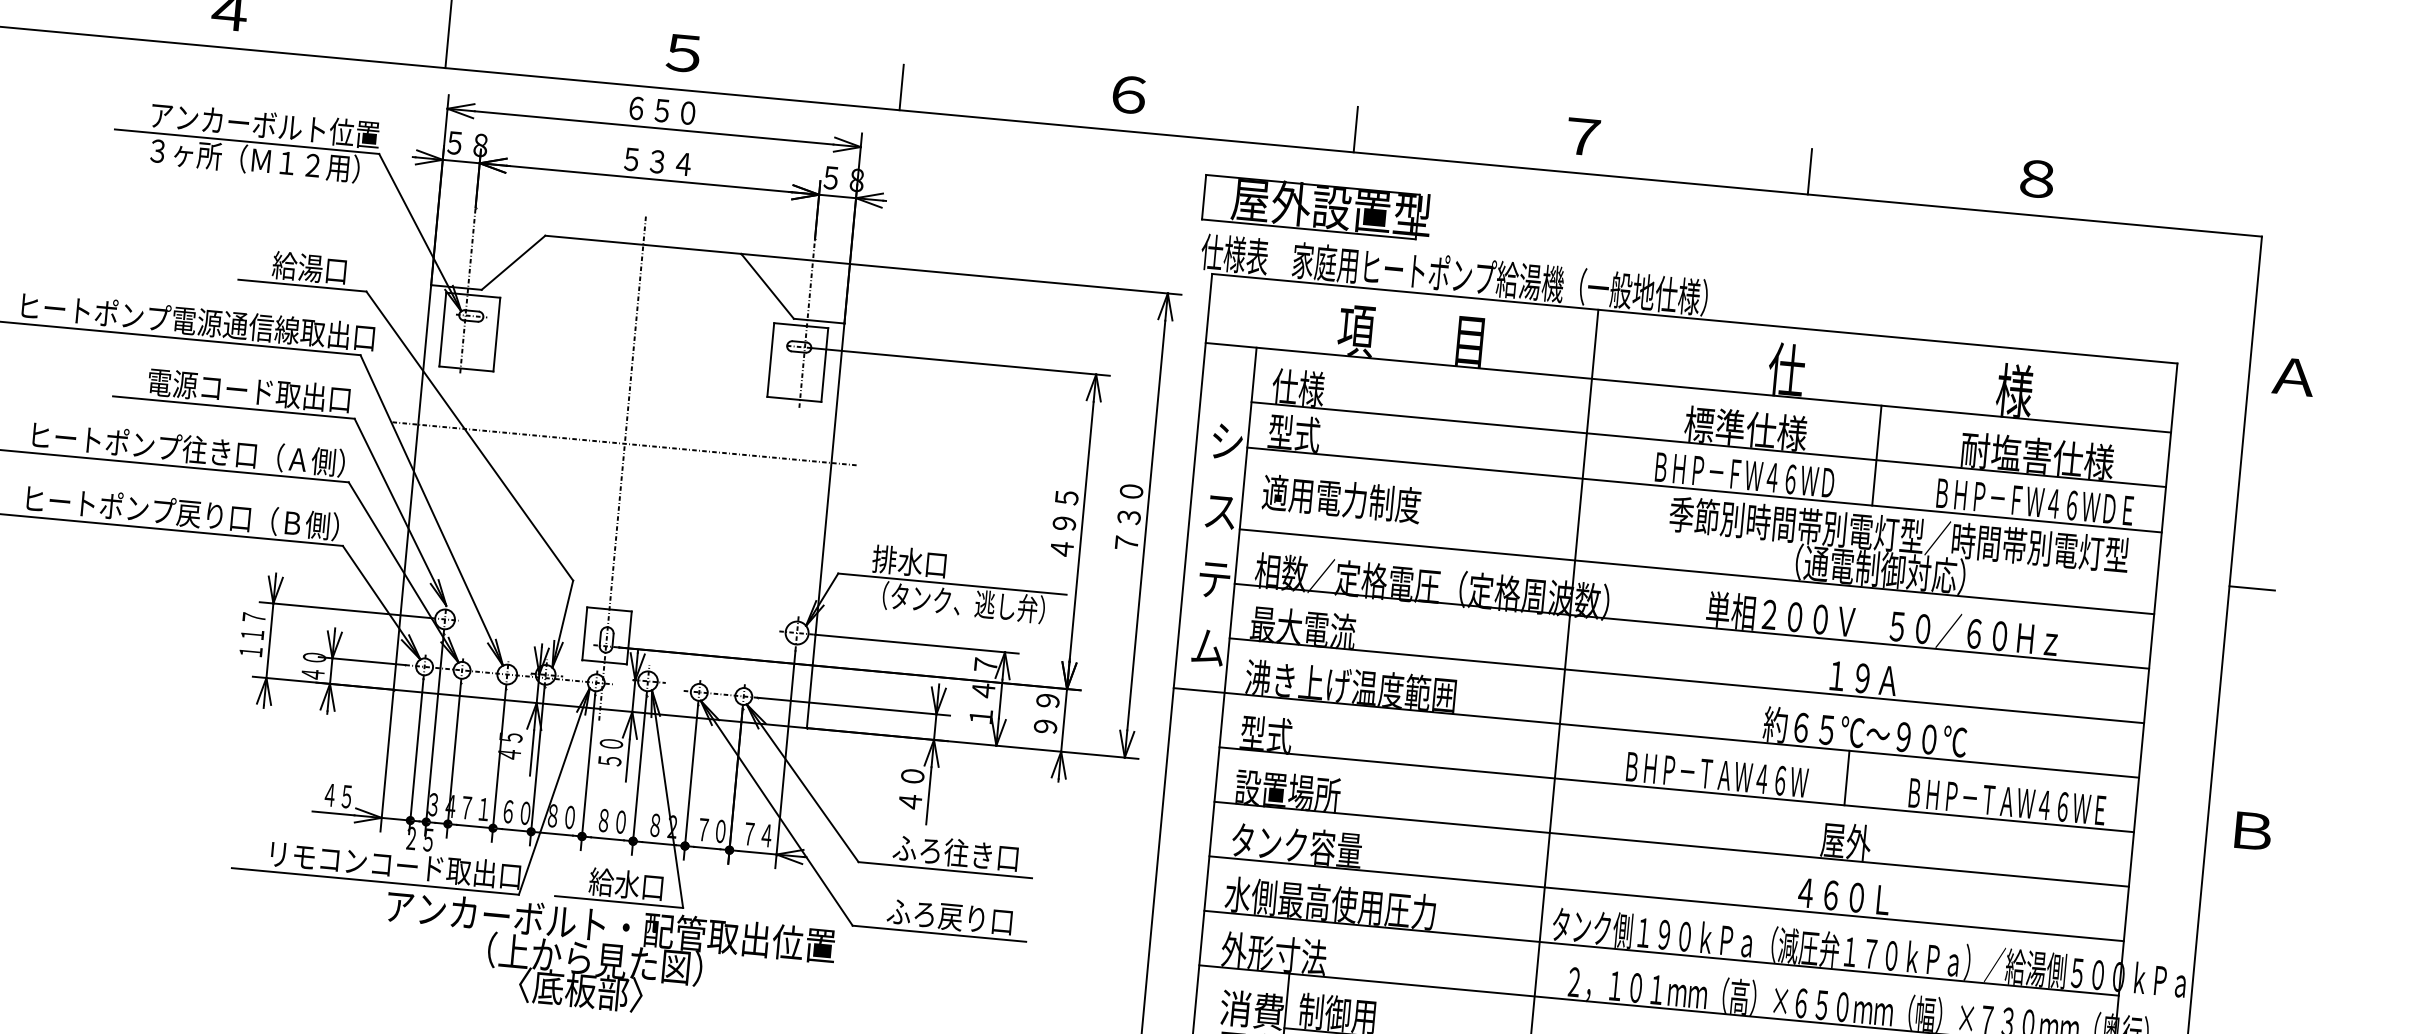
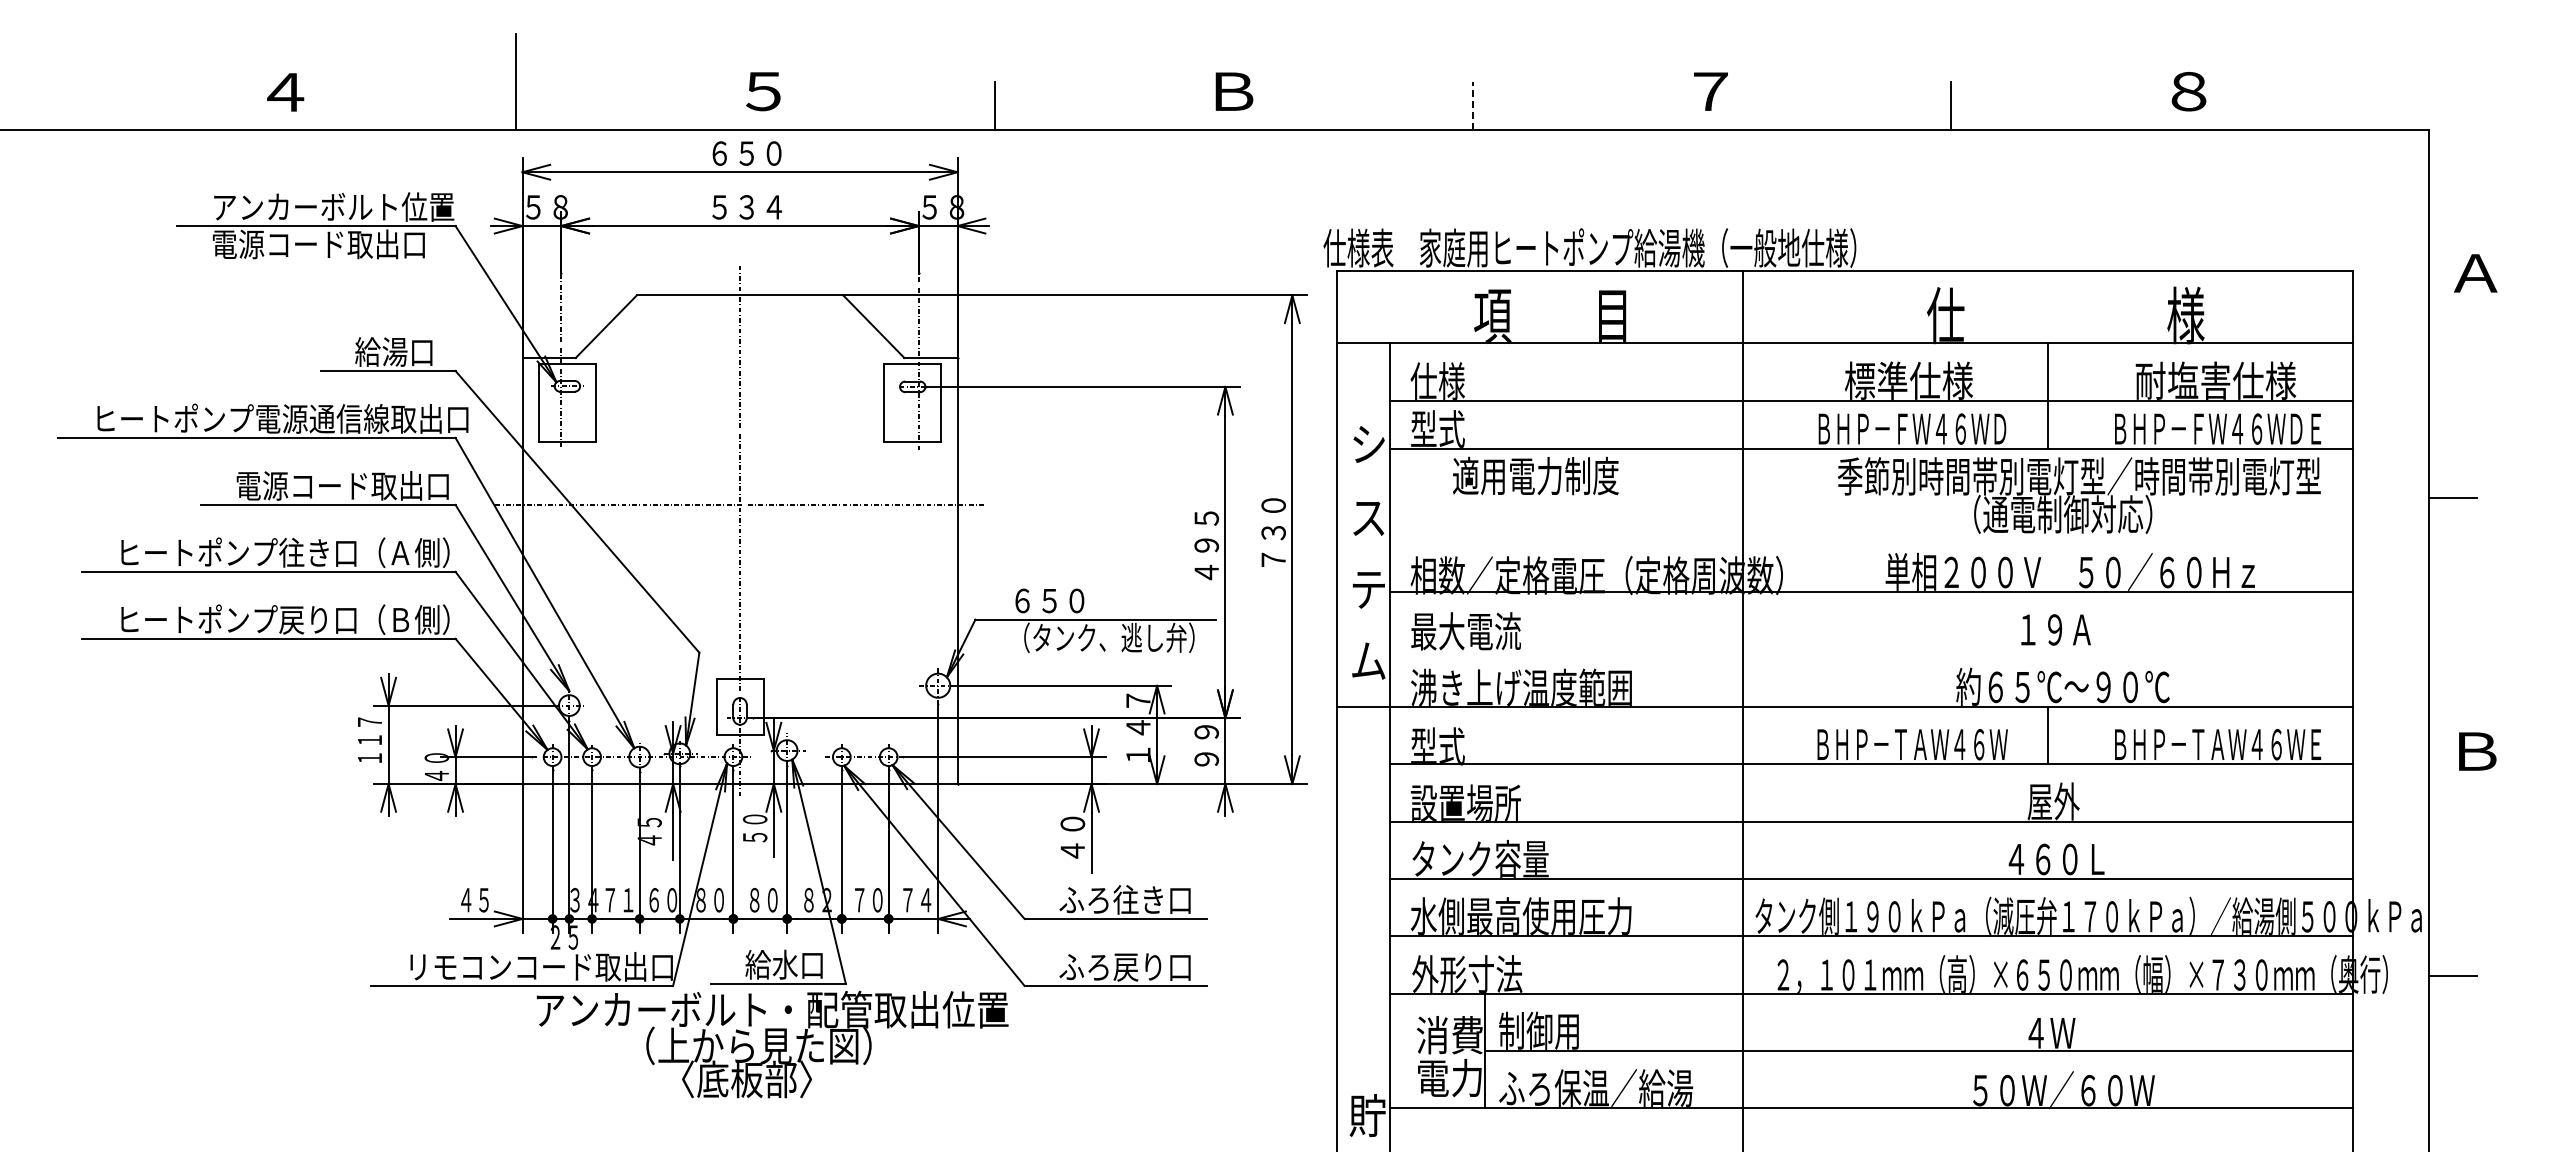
text: (1130, 94) -> (1234, 91), ６ -> Ｂ
line: (1355, 130) -> (1472, 106), solid -> dashed
text: (253, 159) -> (324, 244), ３ヶ所（Ｍ１２用） -> 電源コード取出口
part: (1316, 206) -> (1439, 190), removed
text: (1341, 498) -> (1535, 475), moved
text: (909, 561) -> (1048, 600), 排水口 -> ６５０
line: (1696, 571) -> (1871, 534), removed
line: (1686, 680) -> (1871, 649), removed

